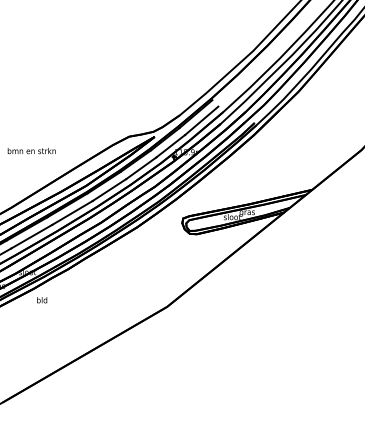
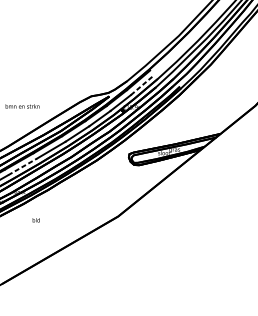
line: (201, 120) -> (142, 84), solid -> dashed
line: (31, 236) -> (22, 166), solid -> dashed
text: (42, 300) -> (36, 220), moved

